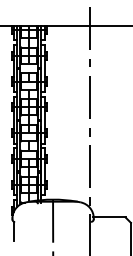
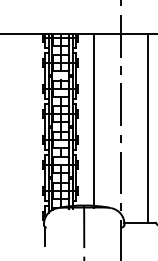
line: (63, 114) -> (94, 121), added
line: (117, 121) -> (147, 128), added

